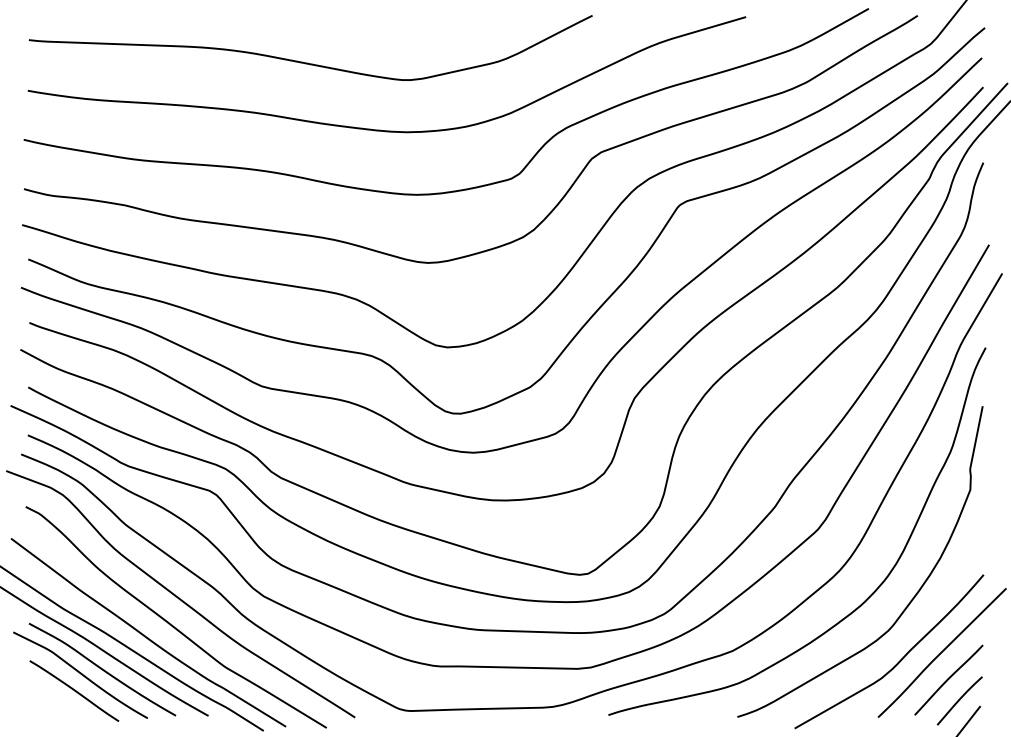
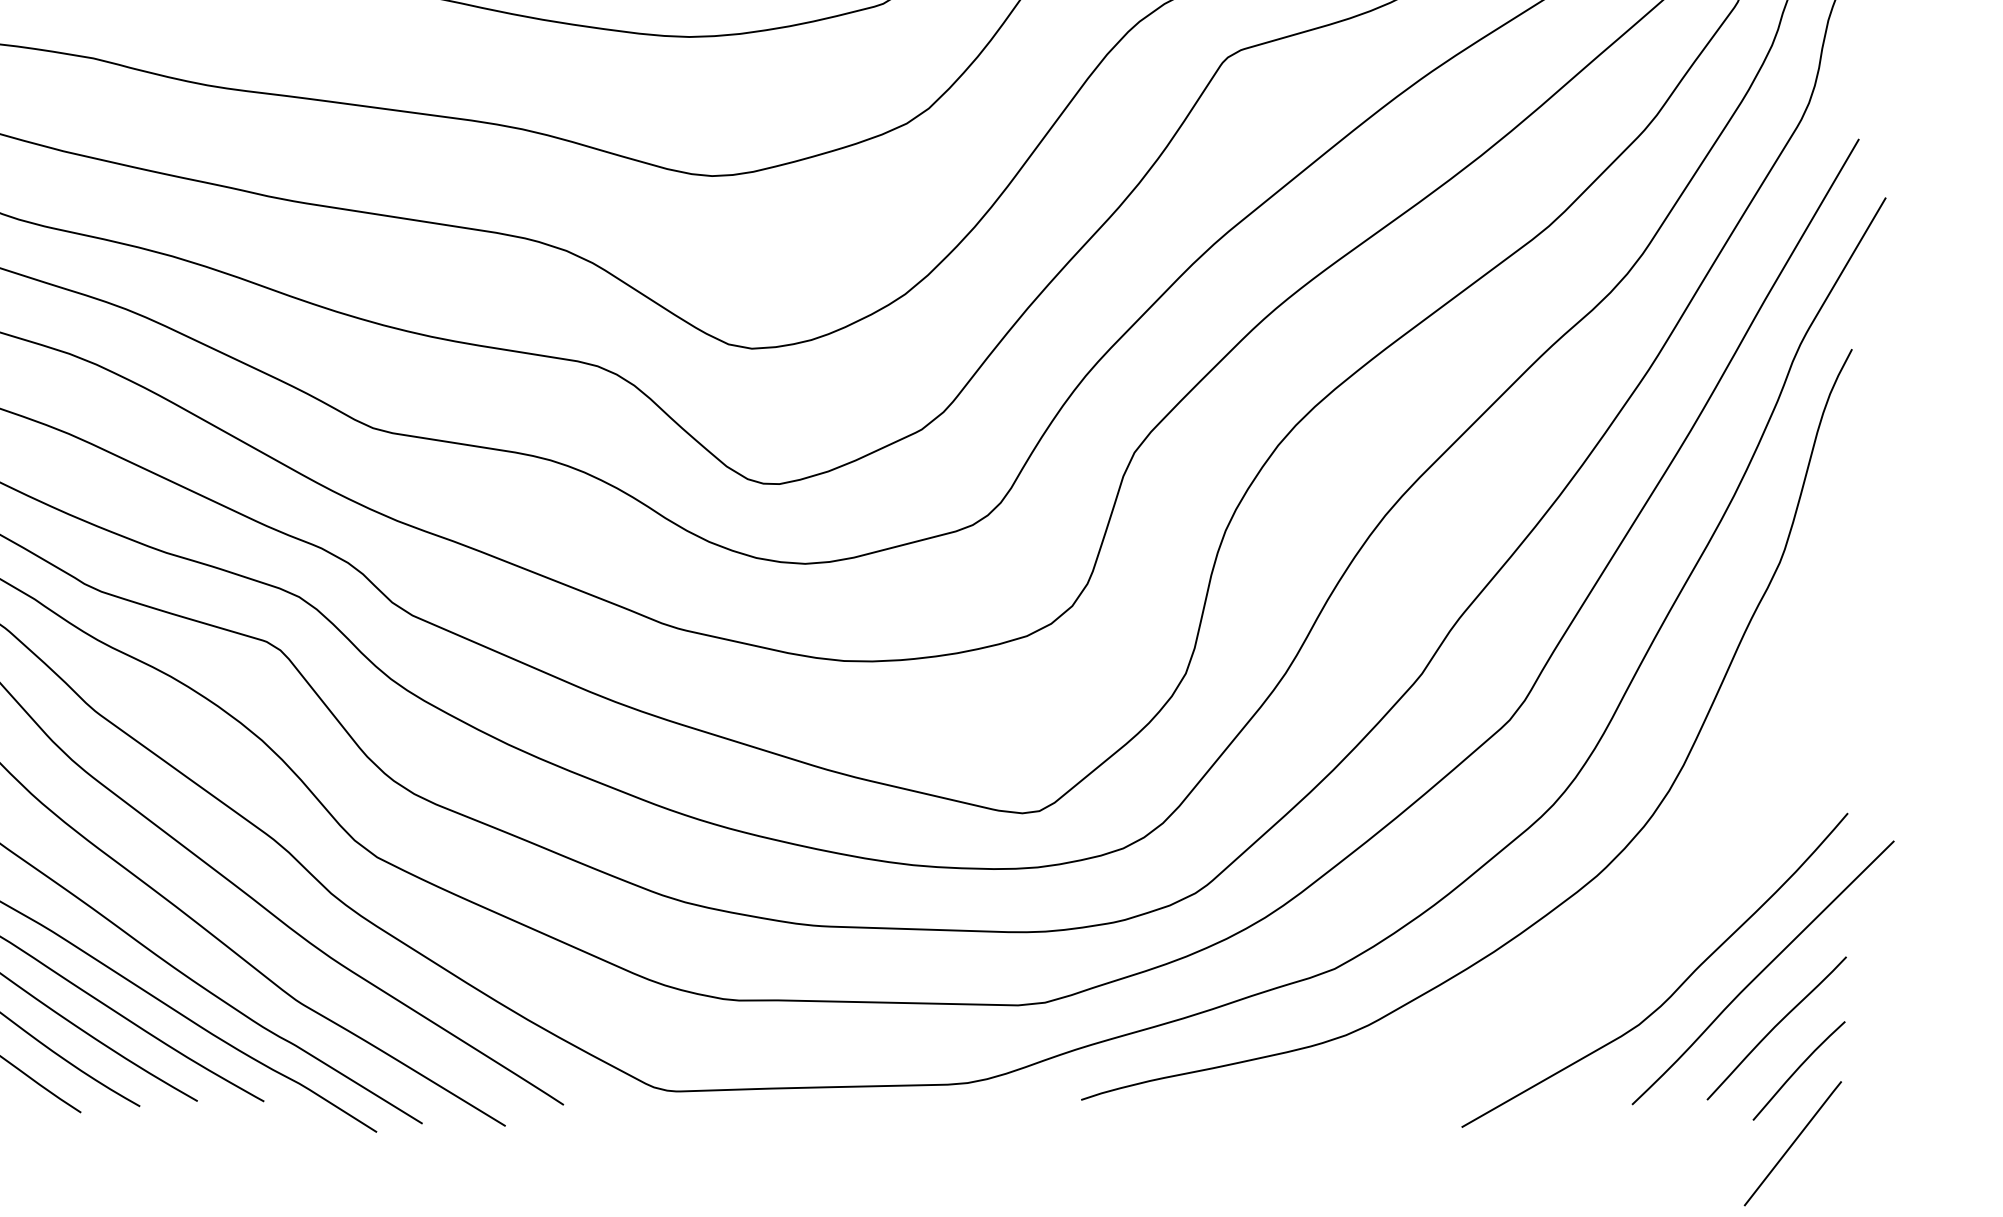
curve: (910, 600) -> (1698, 865), removed

